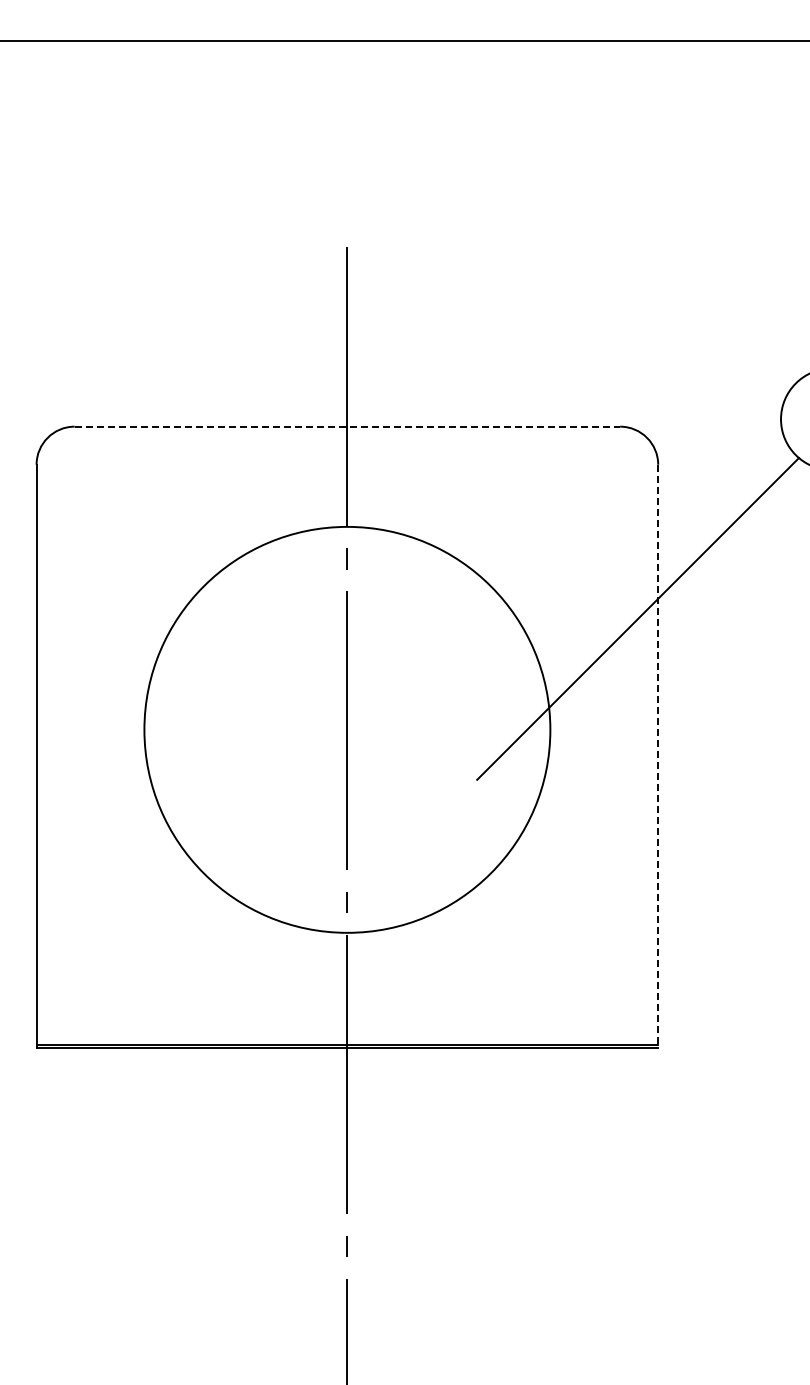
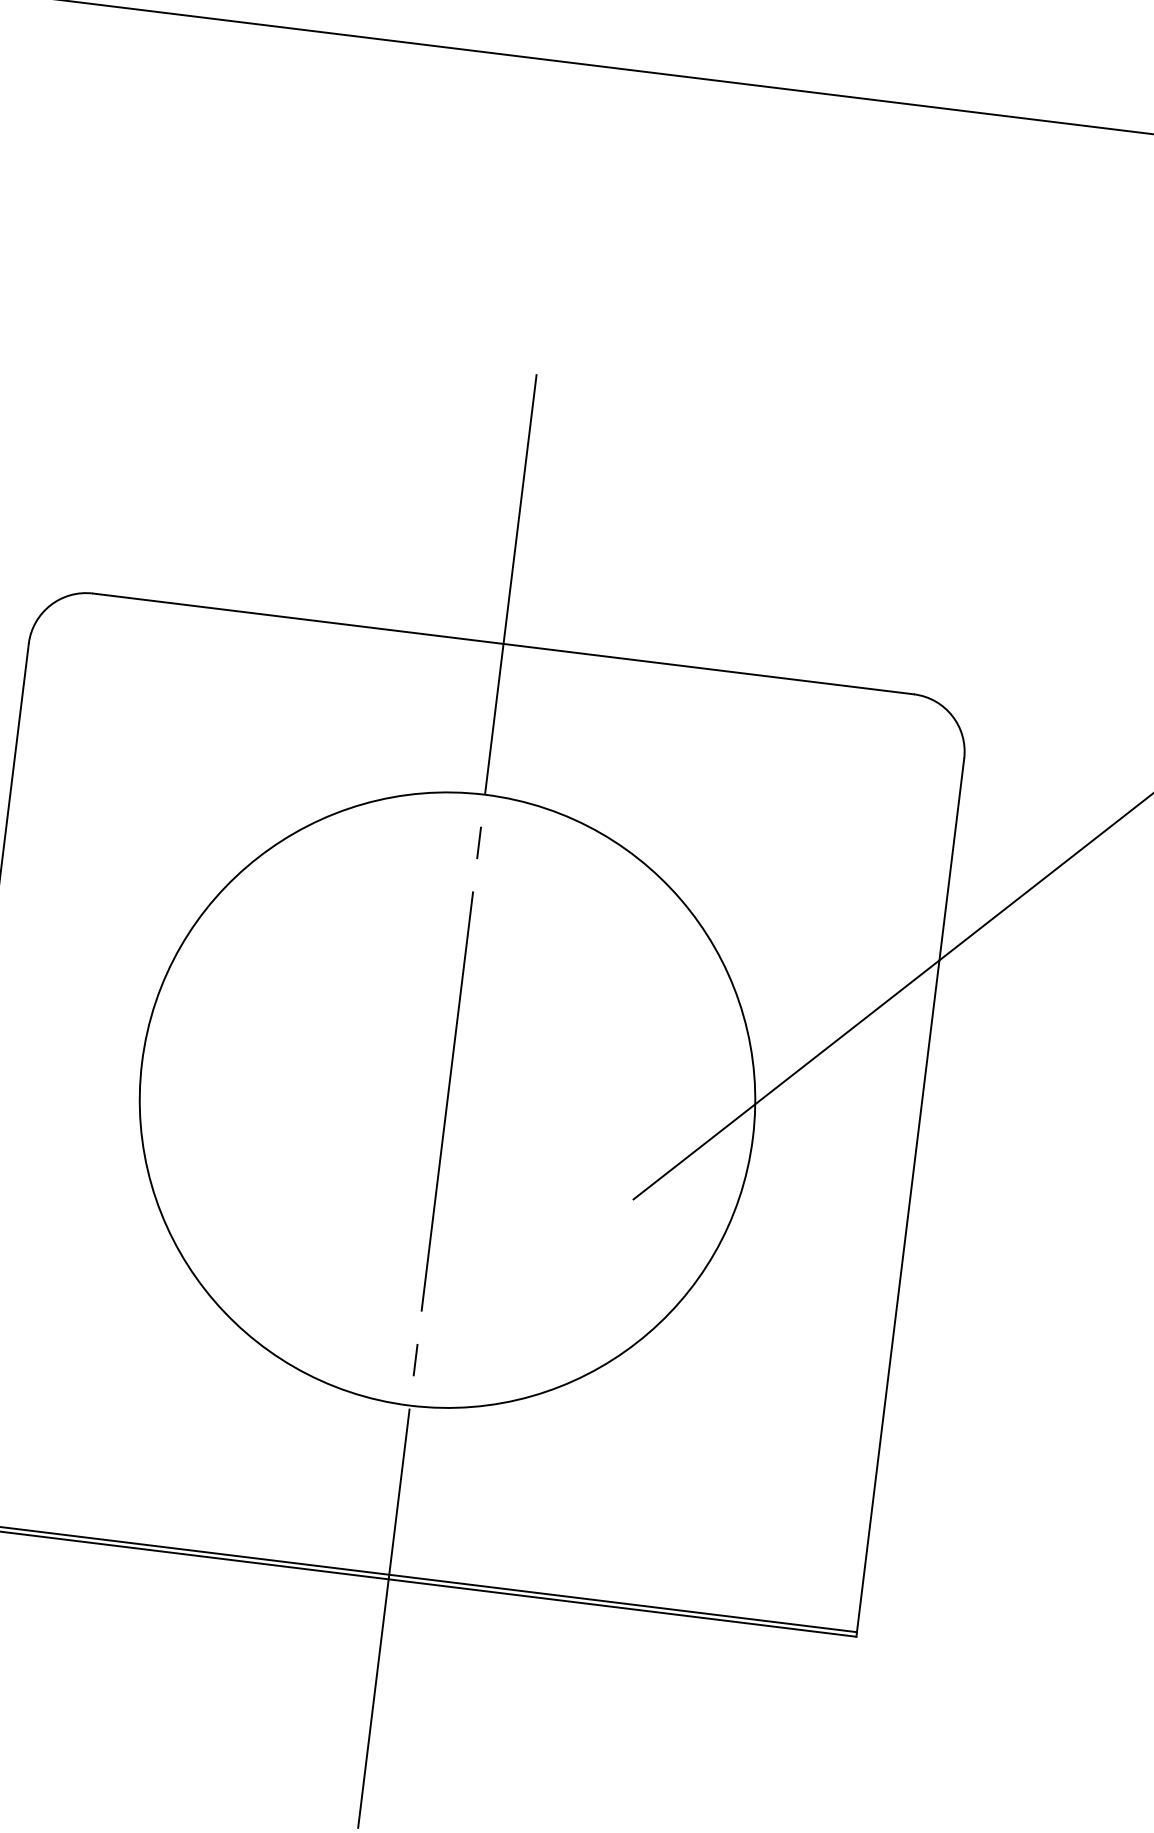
line: (347, 426) -> (503, 643), dashed -> solid
line: (658, 756) -> (910, 1197), dashed -> solid

